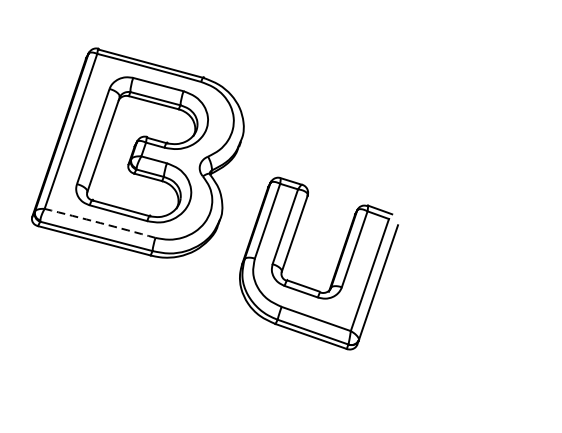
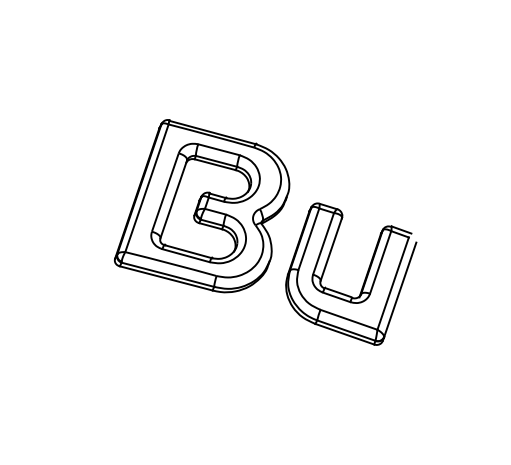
arc: (100, 222) -> (171, 263), dashed -> solid
part: (335, 268) -> (364, 278), moved

